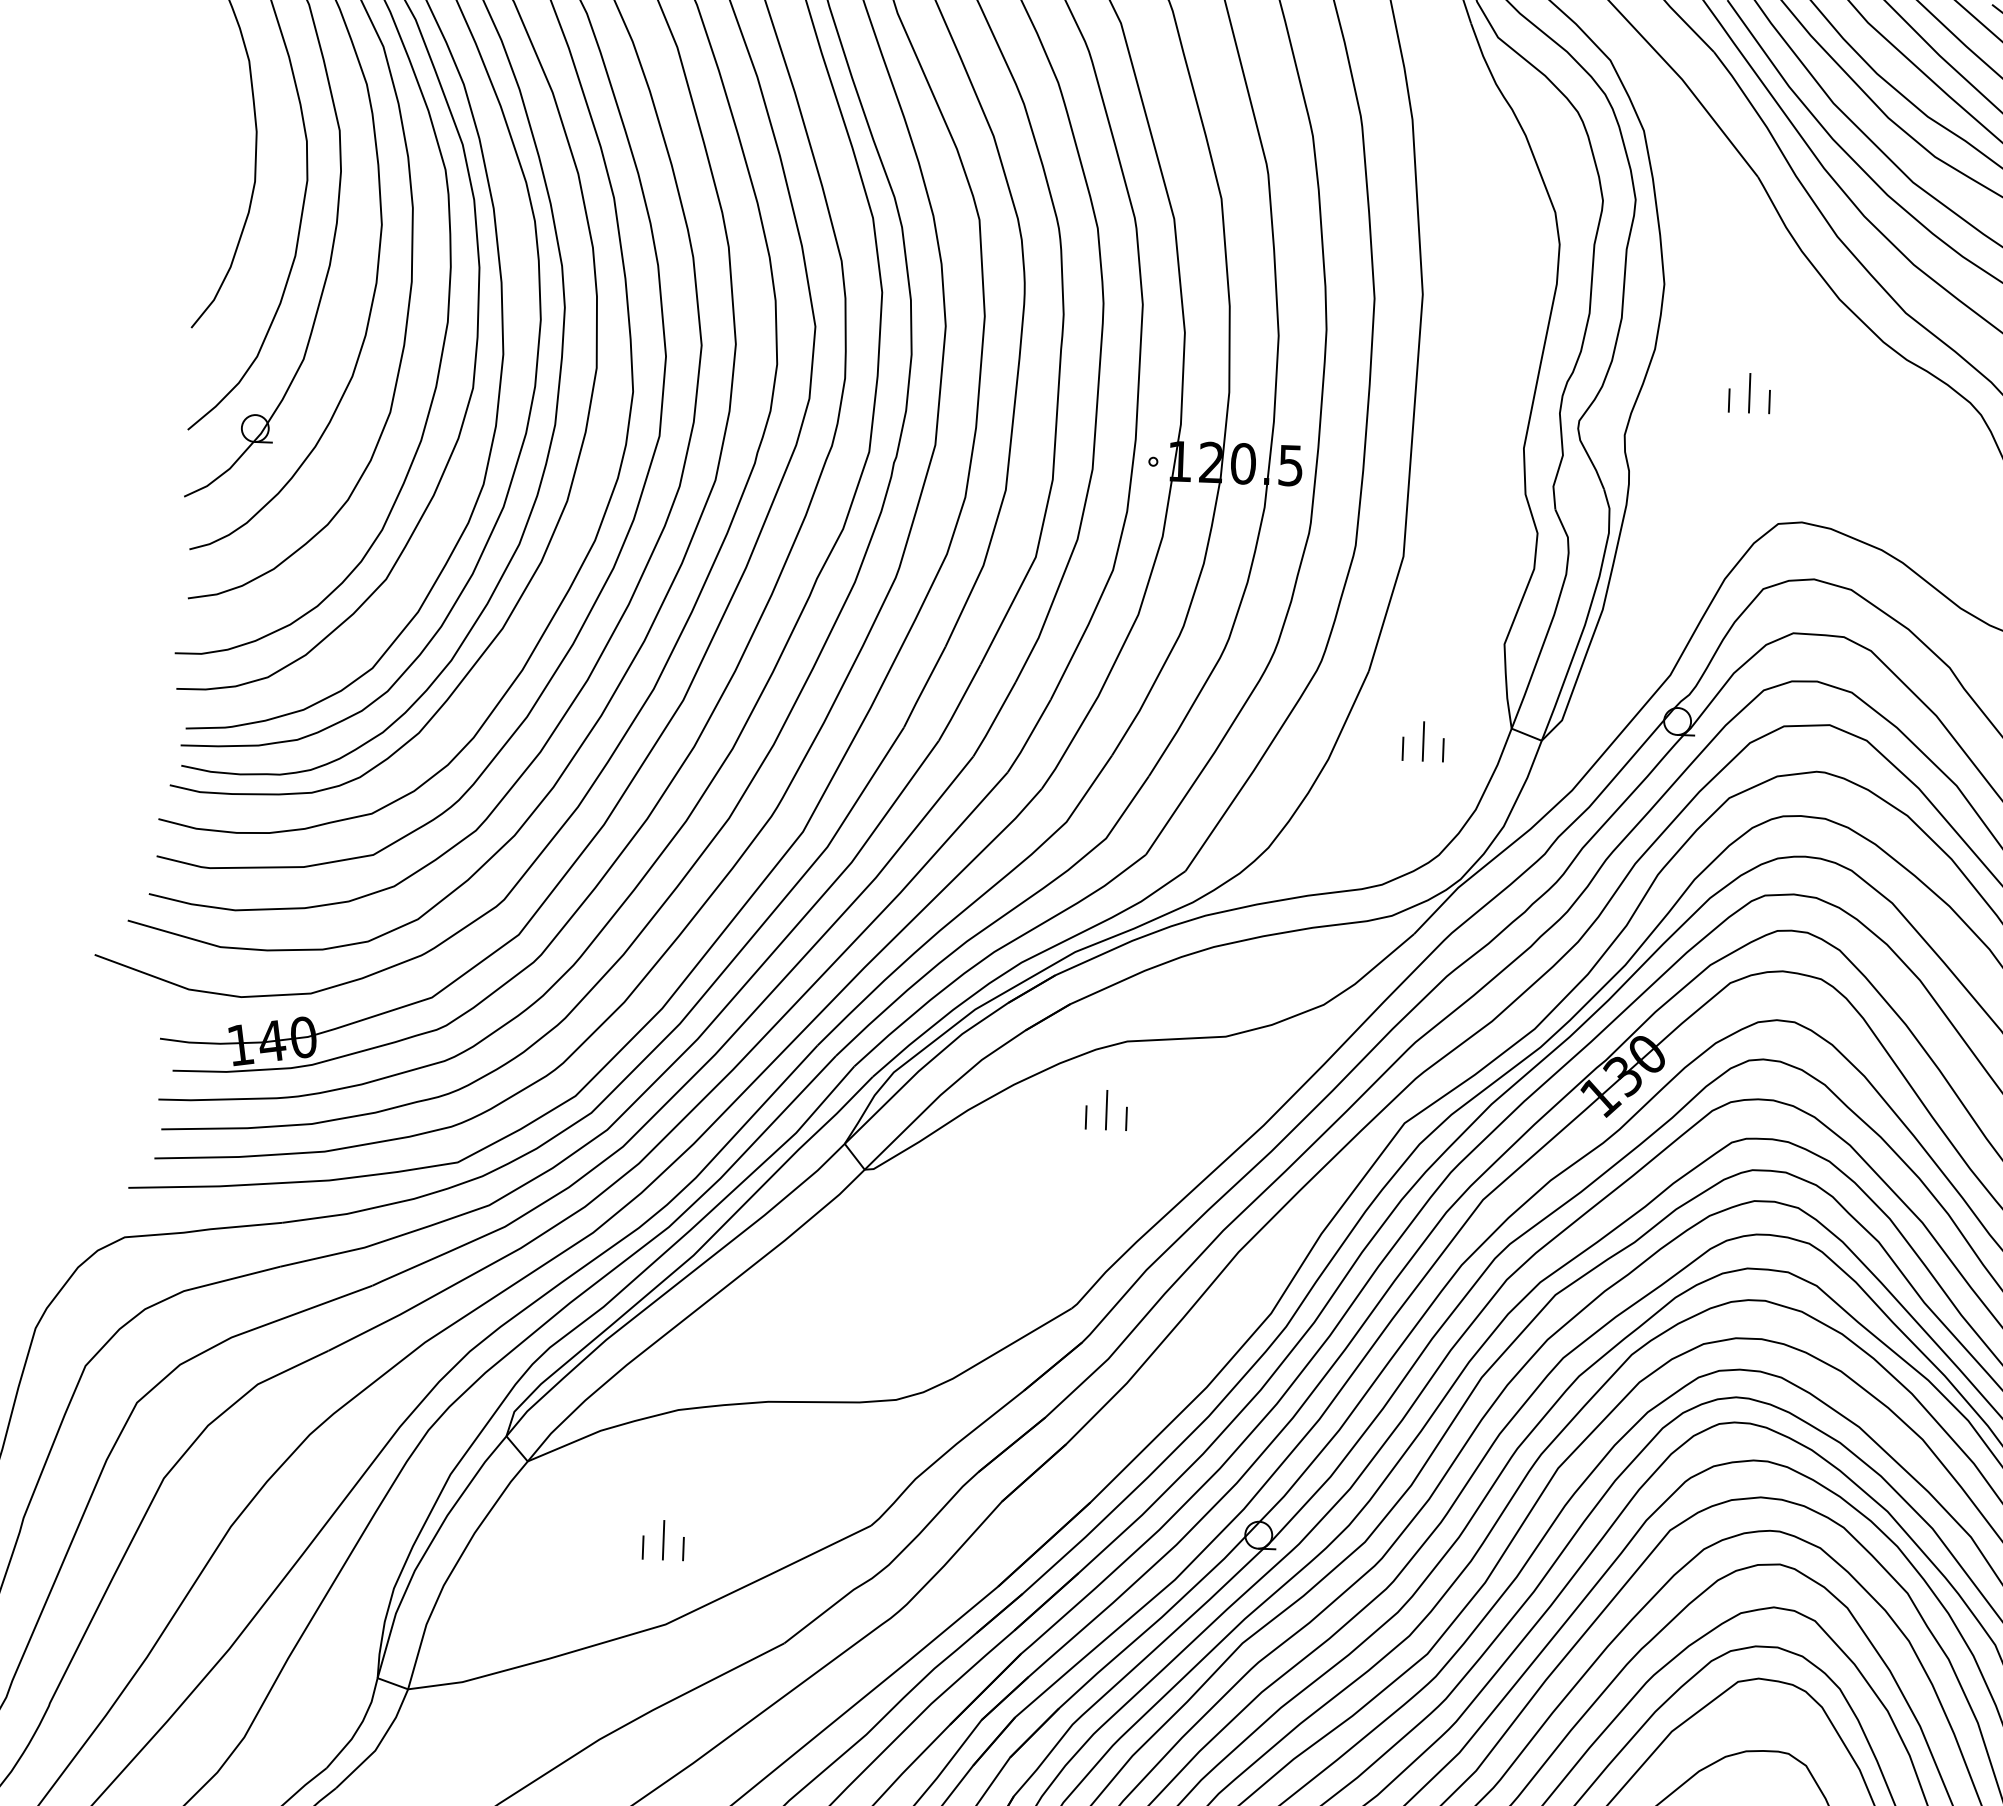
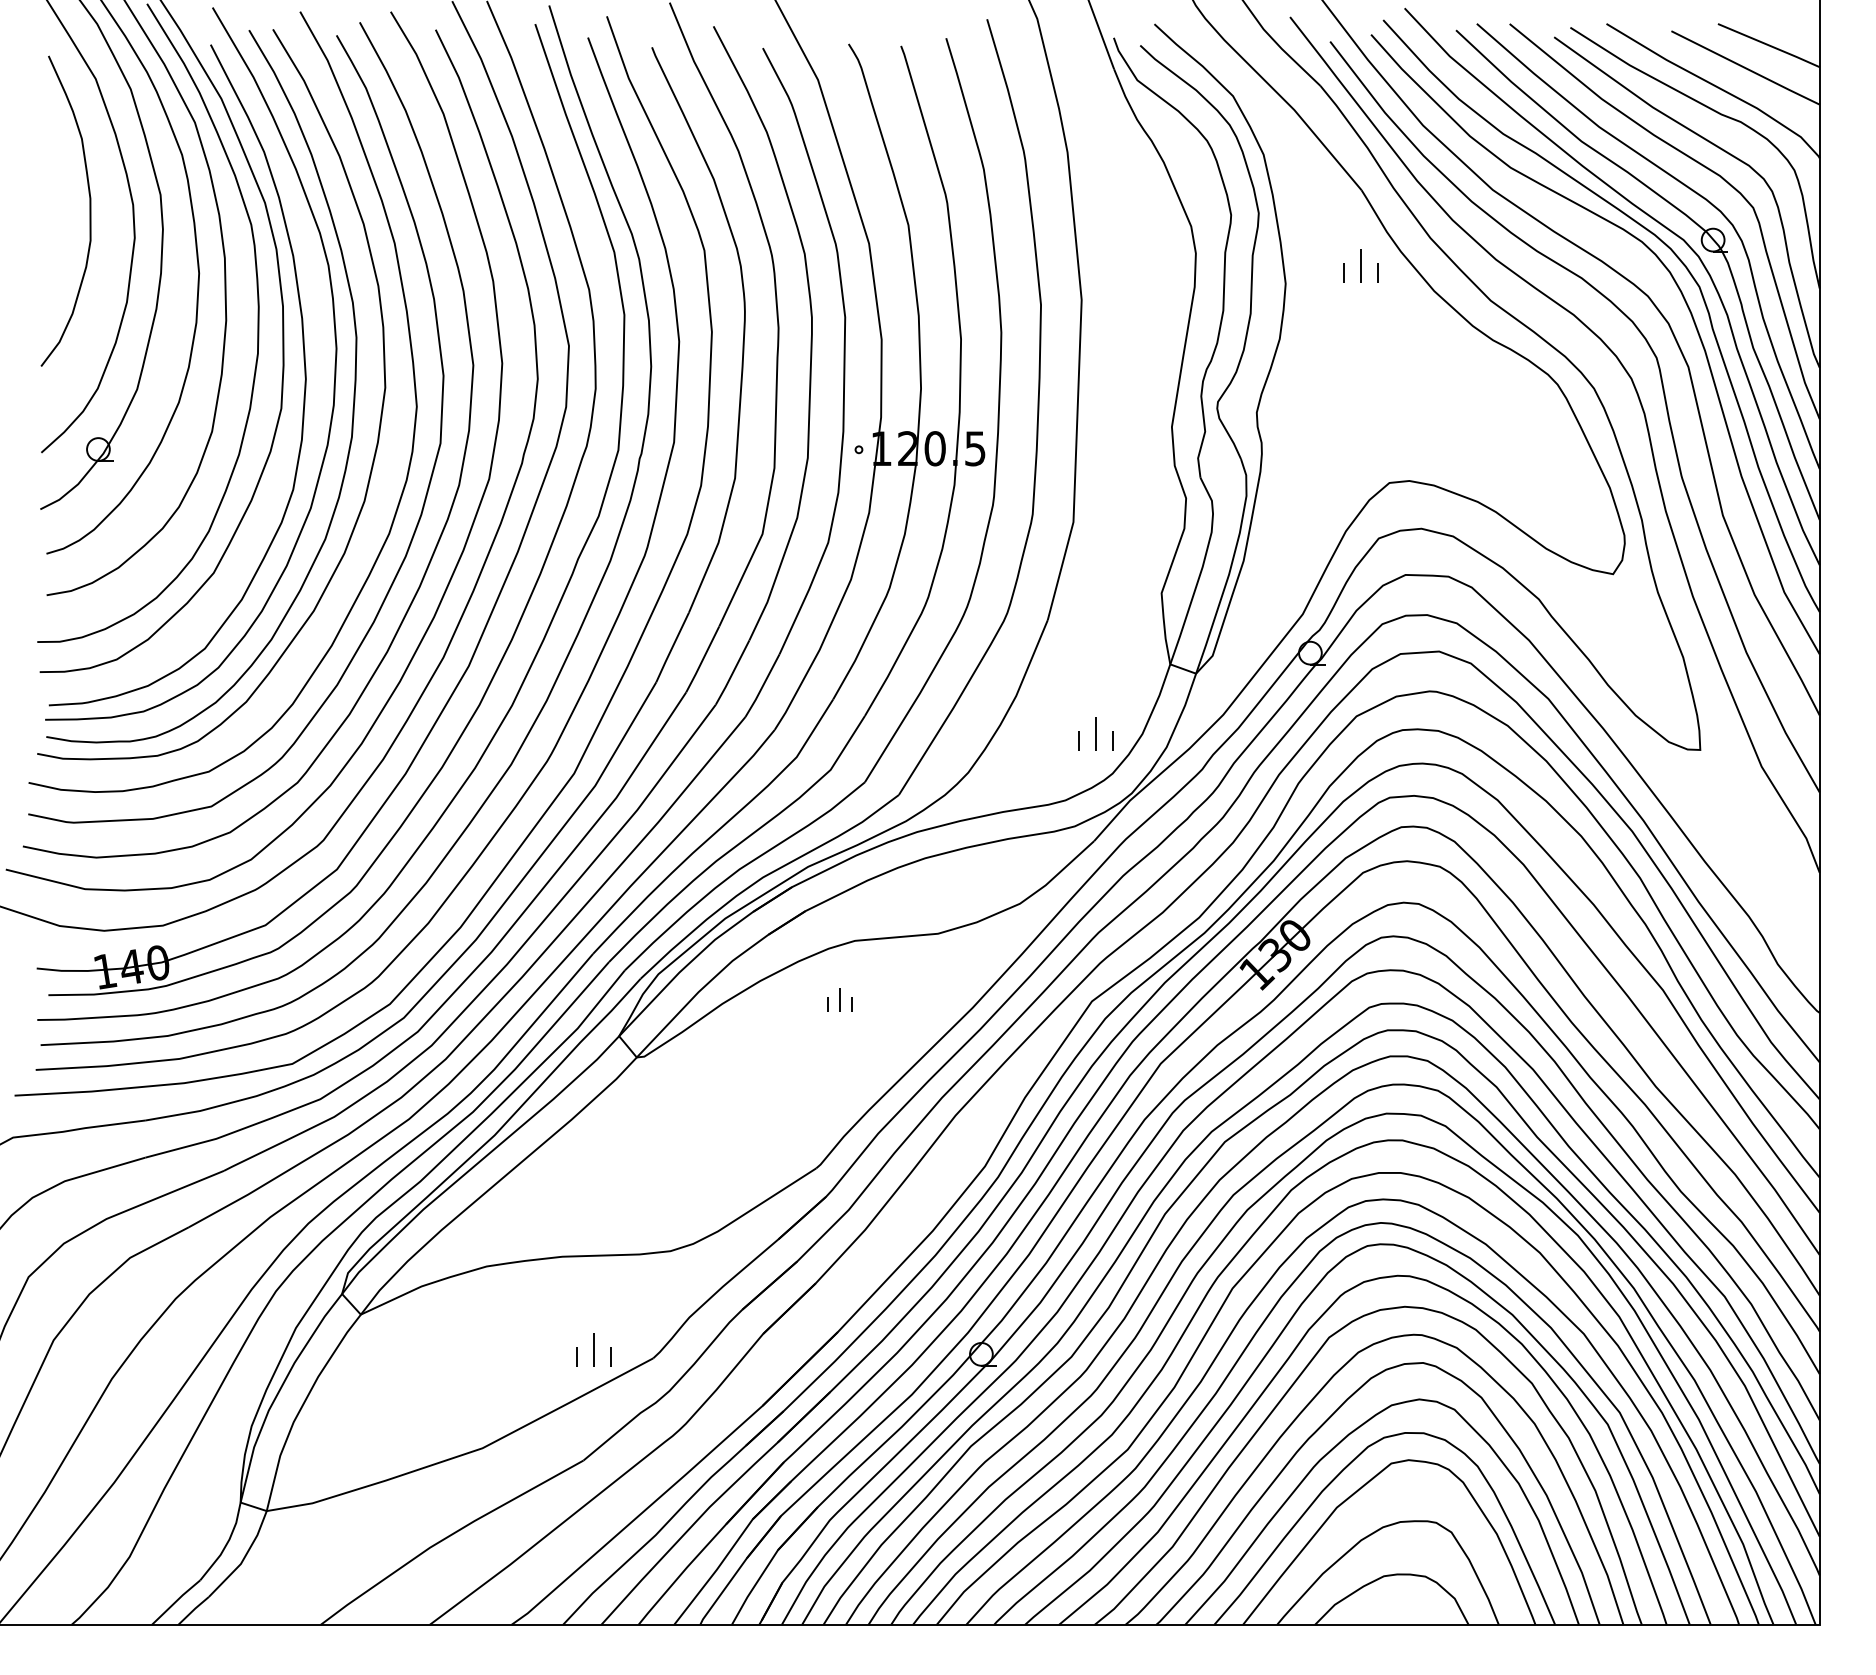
part: (1748, 392) -> (1360, 265), moved
part: (1422, 740) -> (1095, 733), moved
part: (1106, 1110) -> (839, 999), size x0.7
part: (662, 1539) -> (593, 1349), moved

